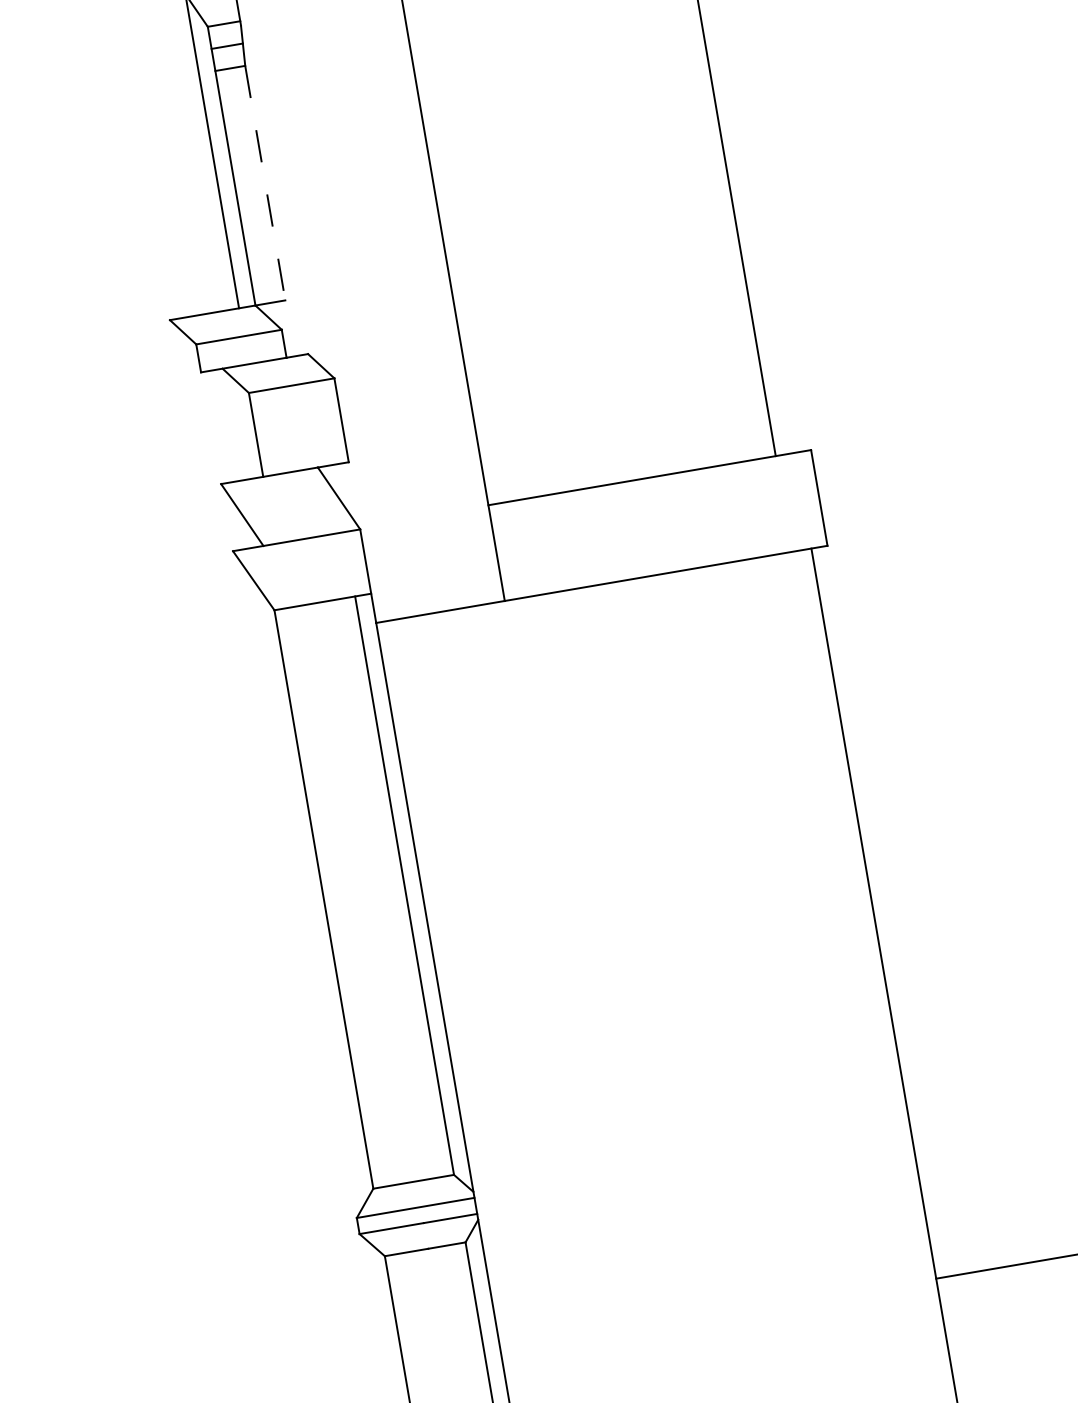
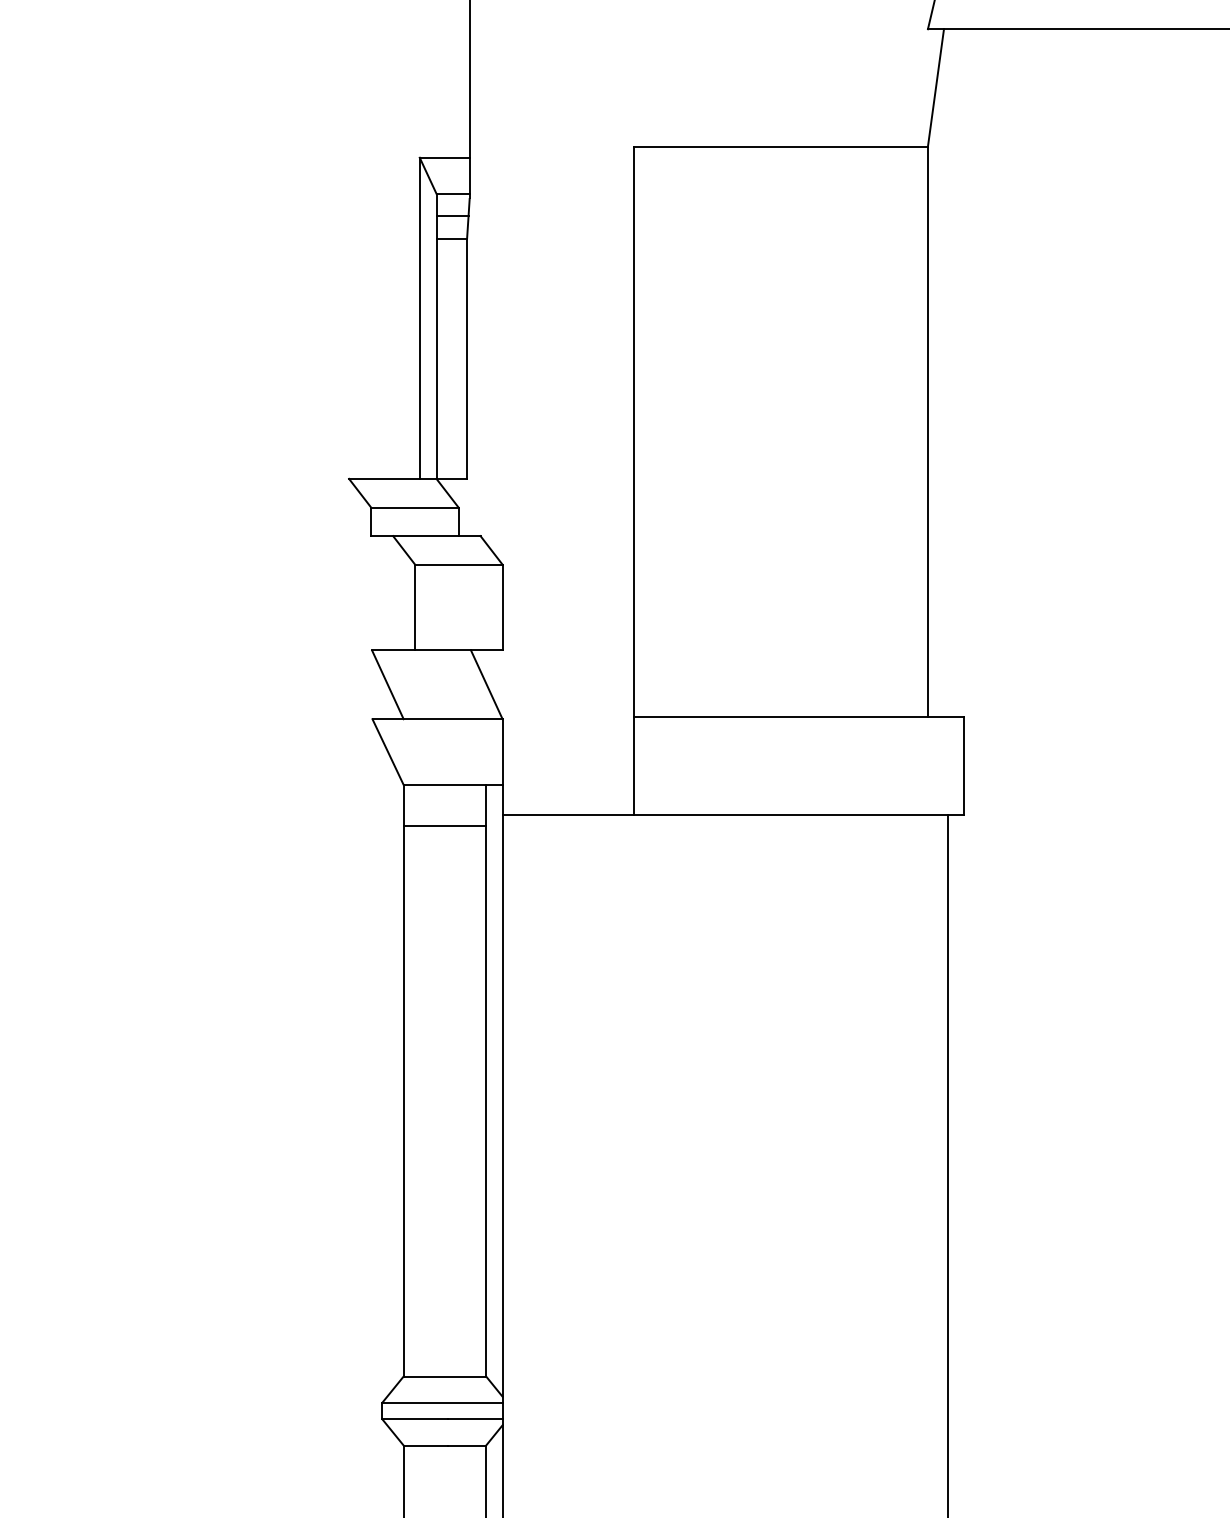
line: (265, 182) -> (467, 358), dashed -> solid
line: (321, 644) -> (444, 826), added

